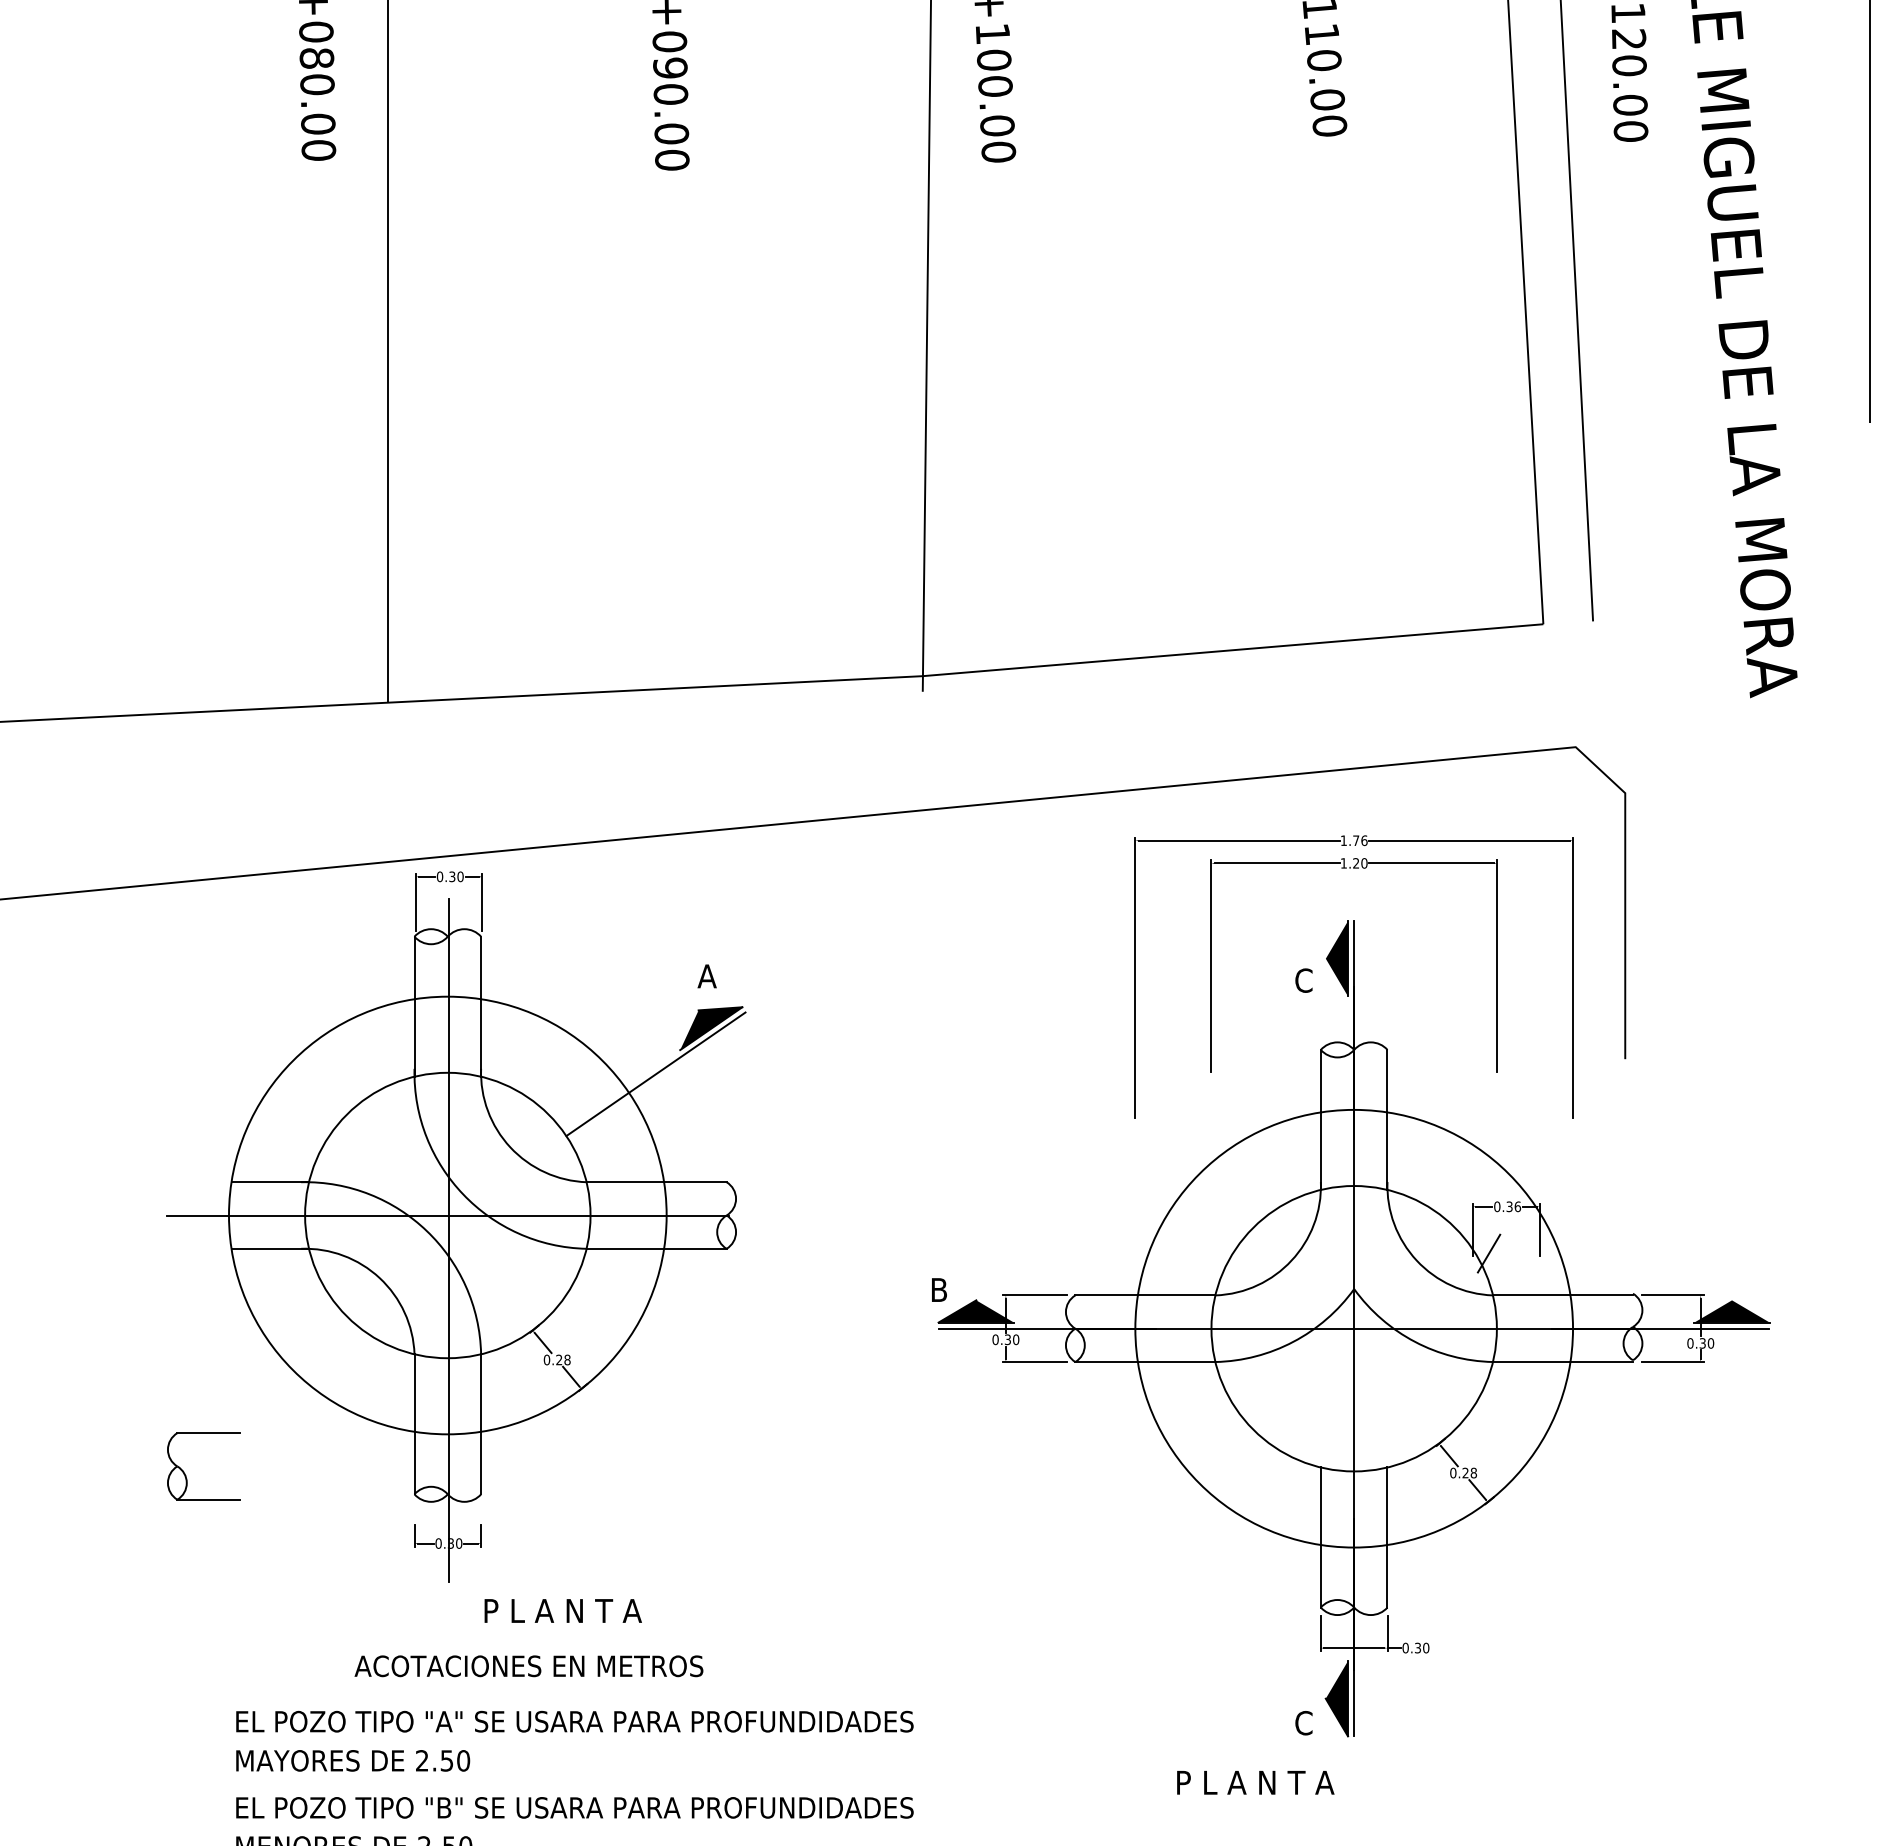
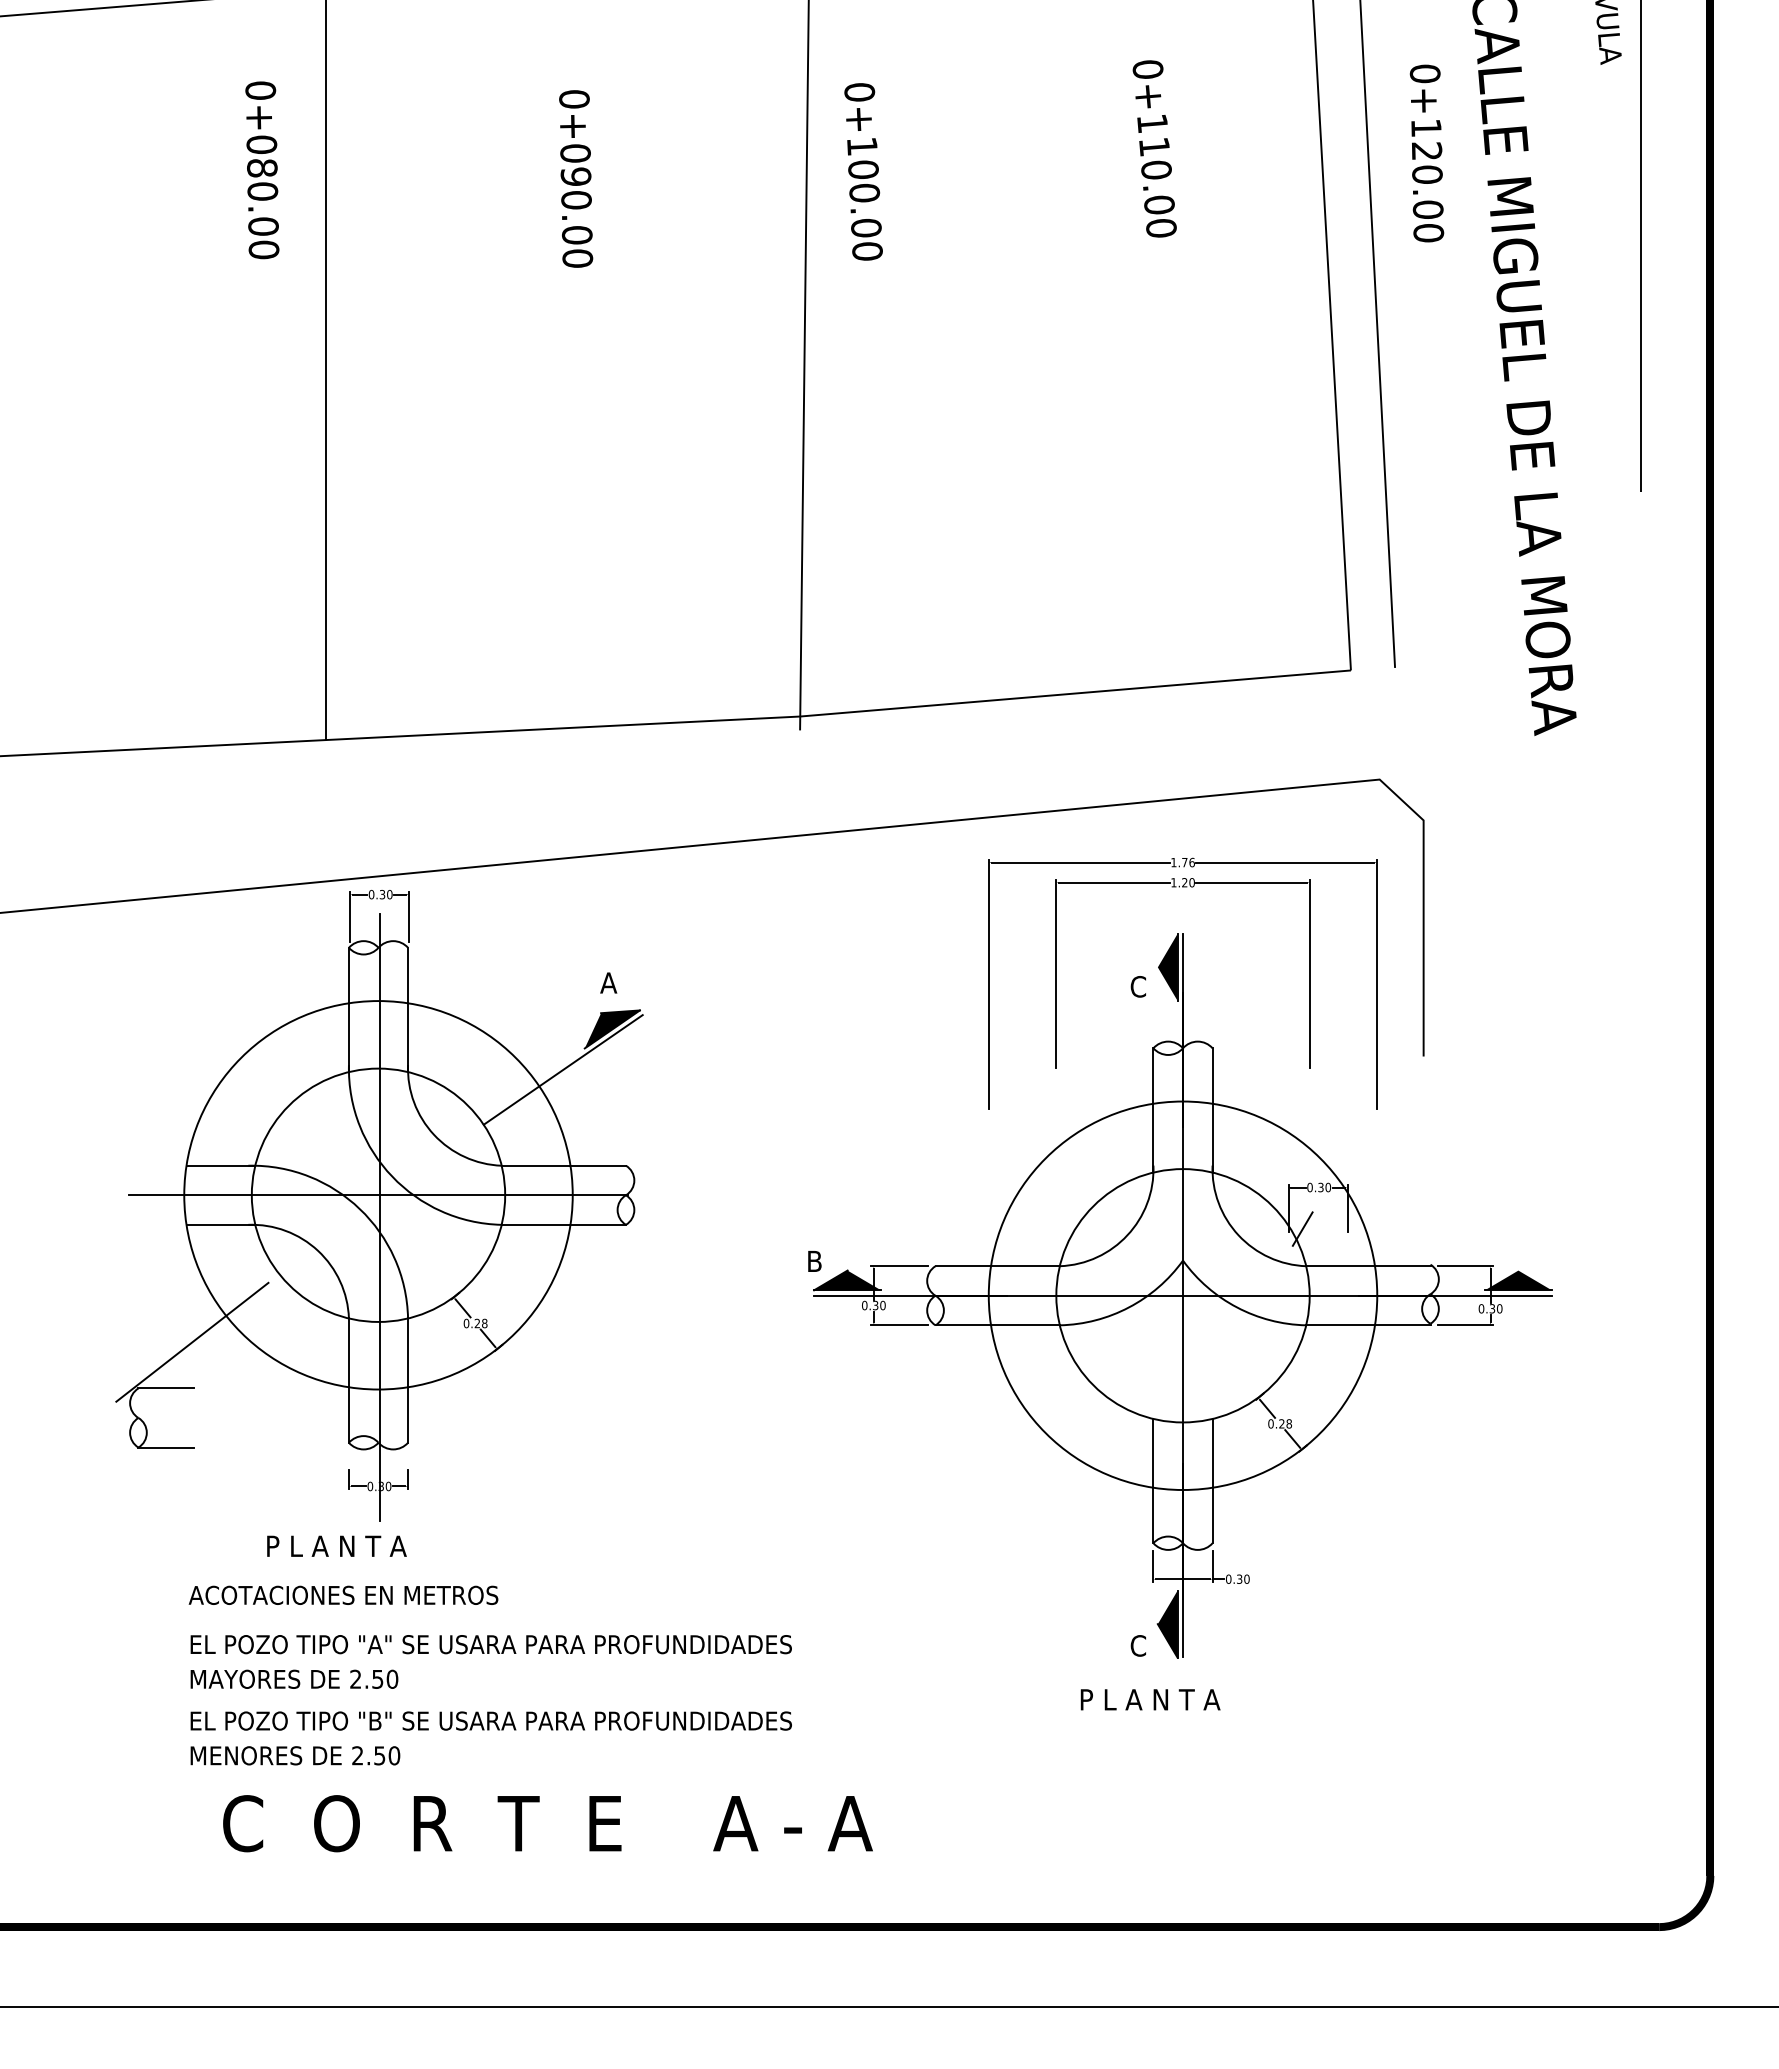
text: (1518, 1205) -> (1328, 1186), 0.36 -> 0.30
line: (238, 1380) -> (192, 1341), added
text: (562, 1610) -> (336, 1545), moved
text: (528, 1665) -> (343, 1594), moved
text: (1255, 1782) -> (1150, 1699), moved

